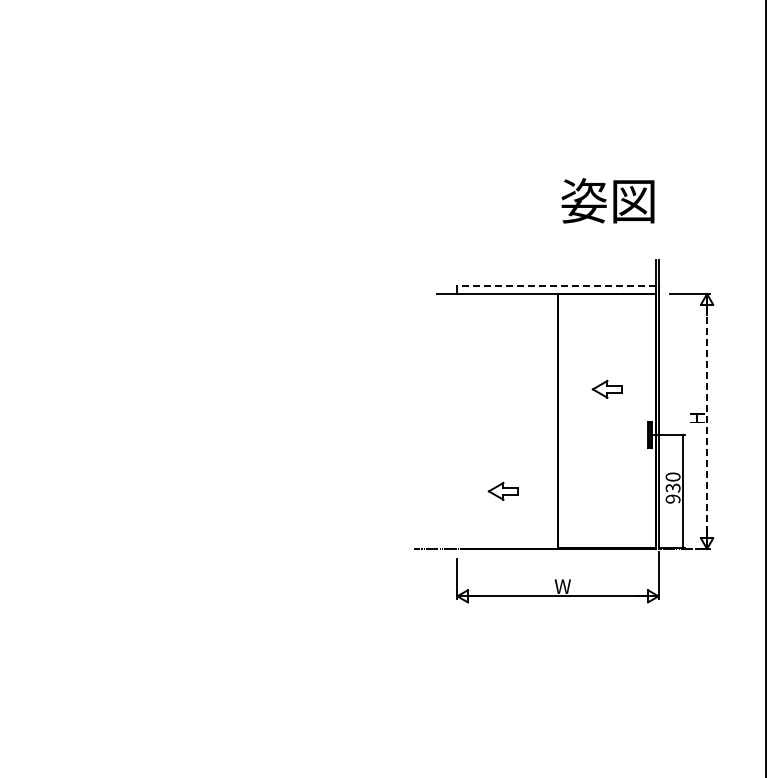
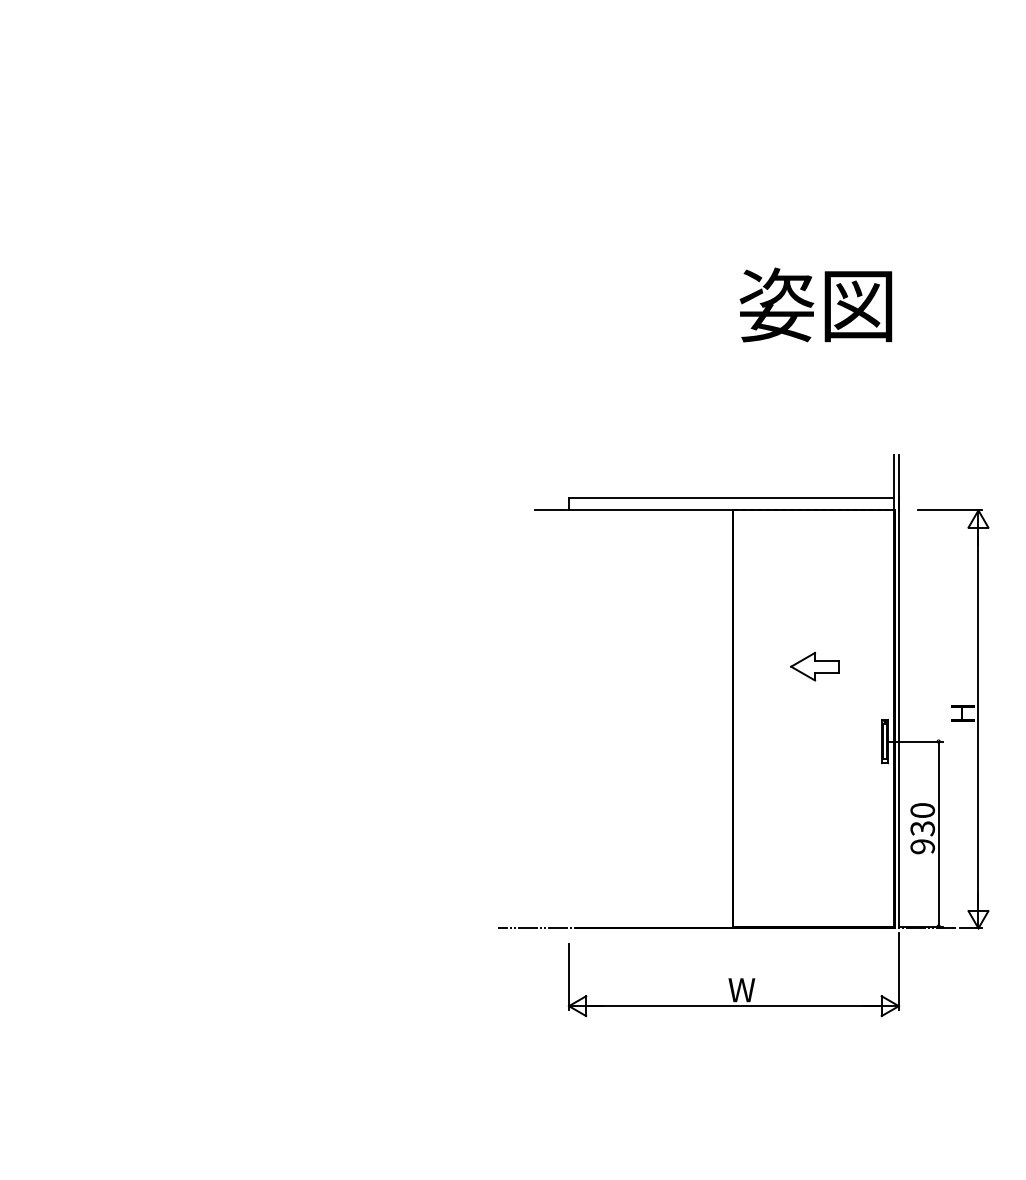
text: (607, 200) -> (815, 304), moved
line: (556, 286) -> (731, 497), dashed -> solid
line: (707, 422) -> (979, 721), dashed -> solid
part: (502, 490) -> (642, 832), removed

